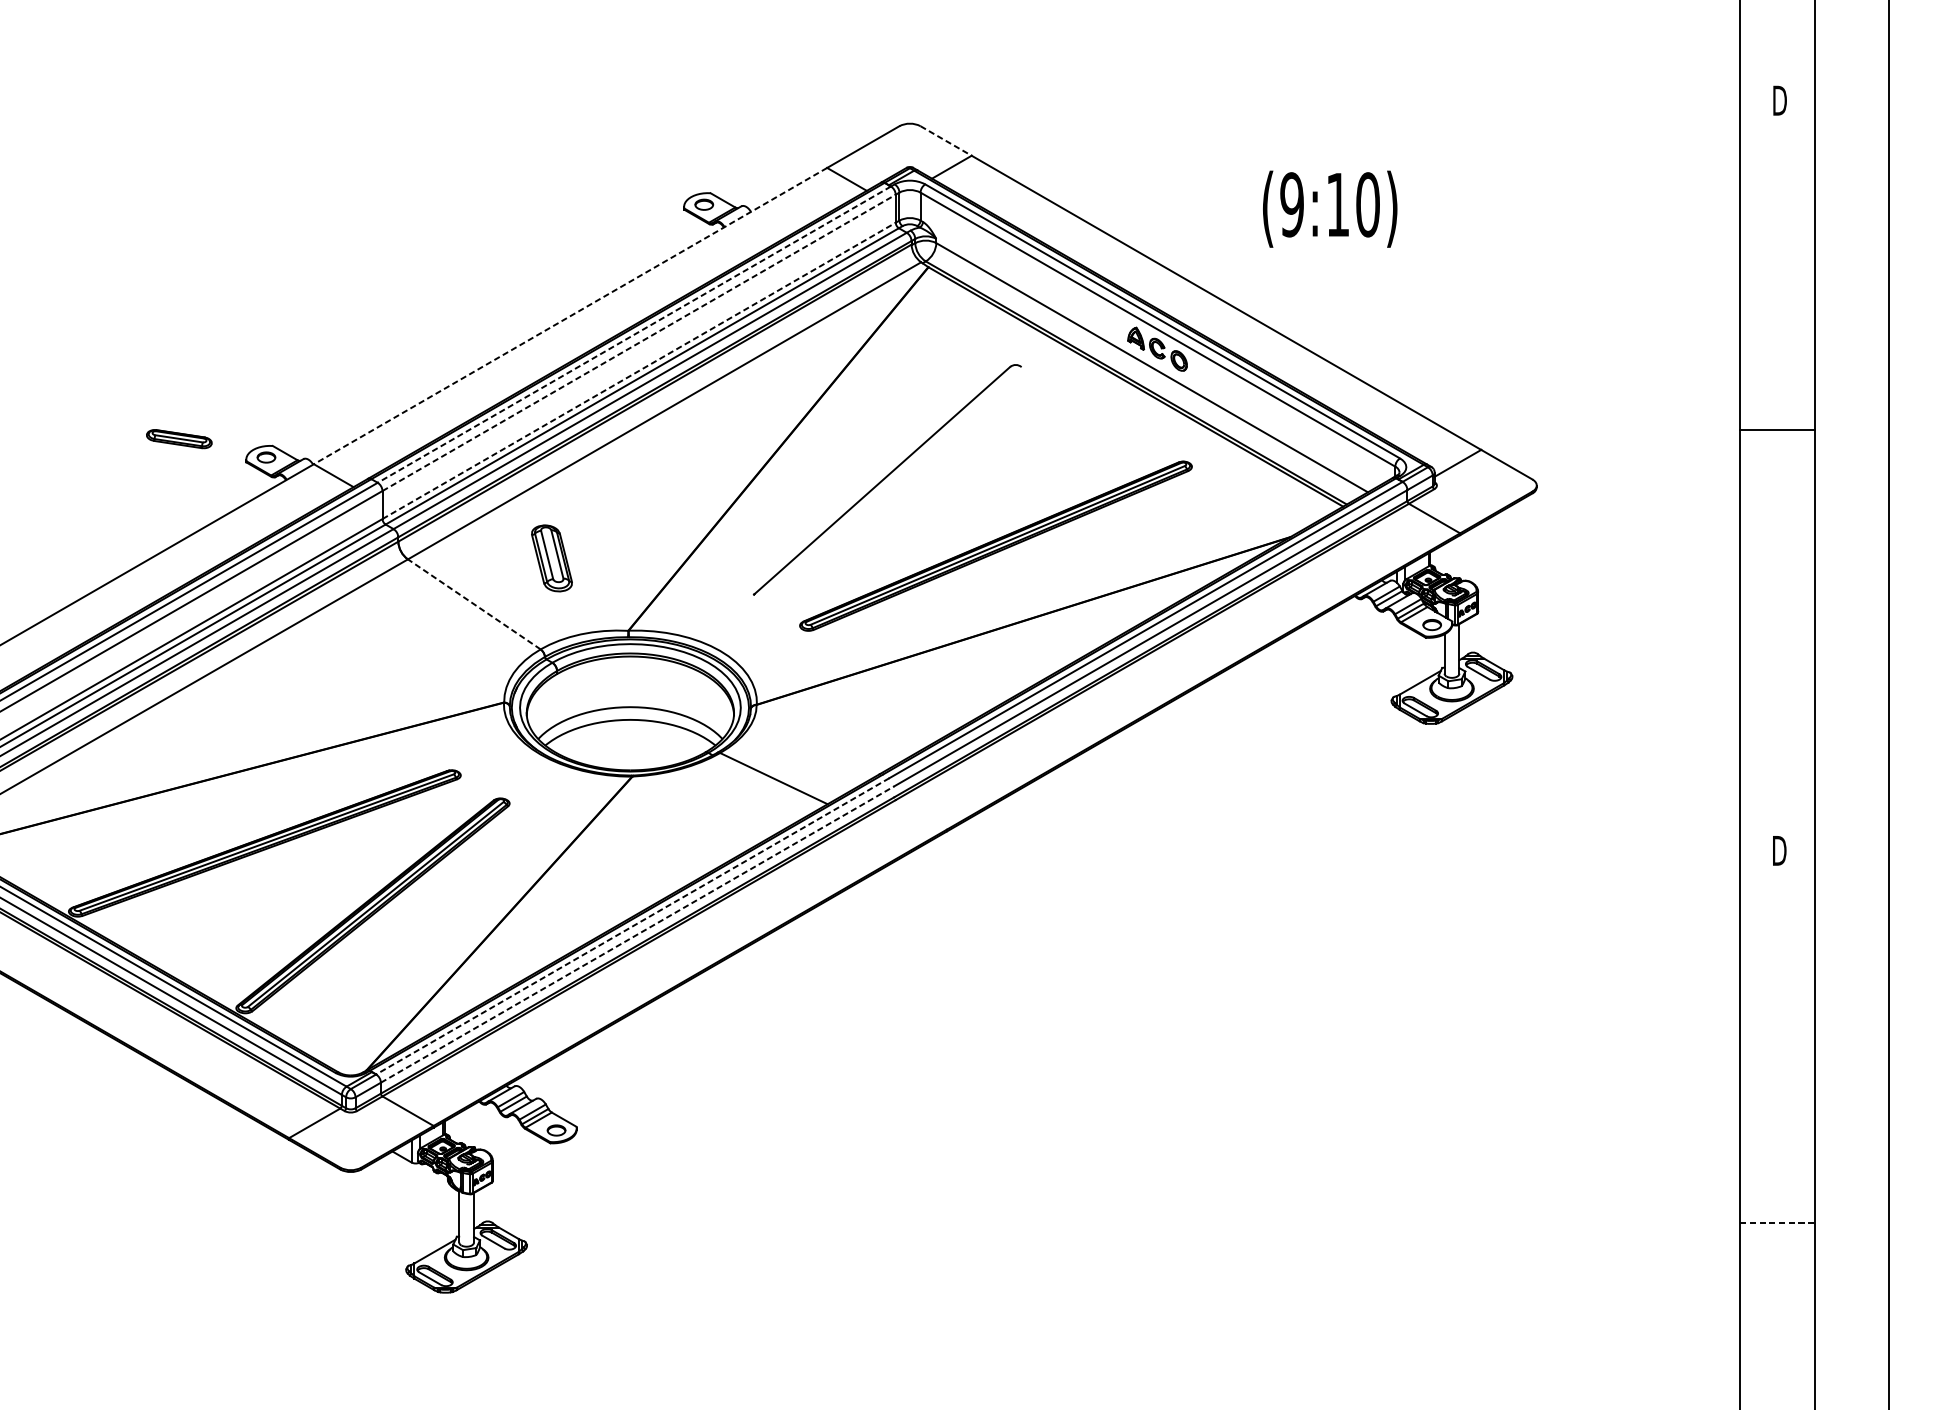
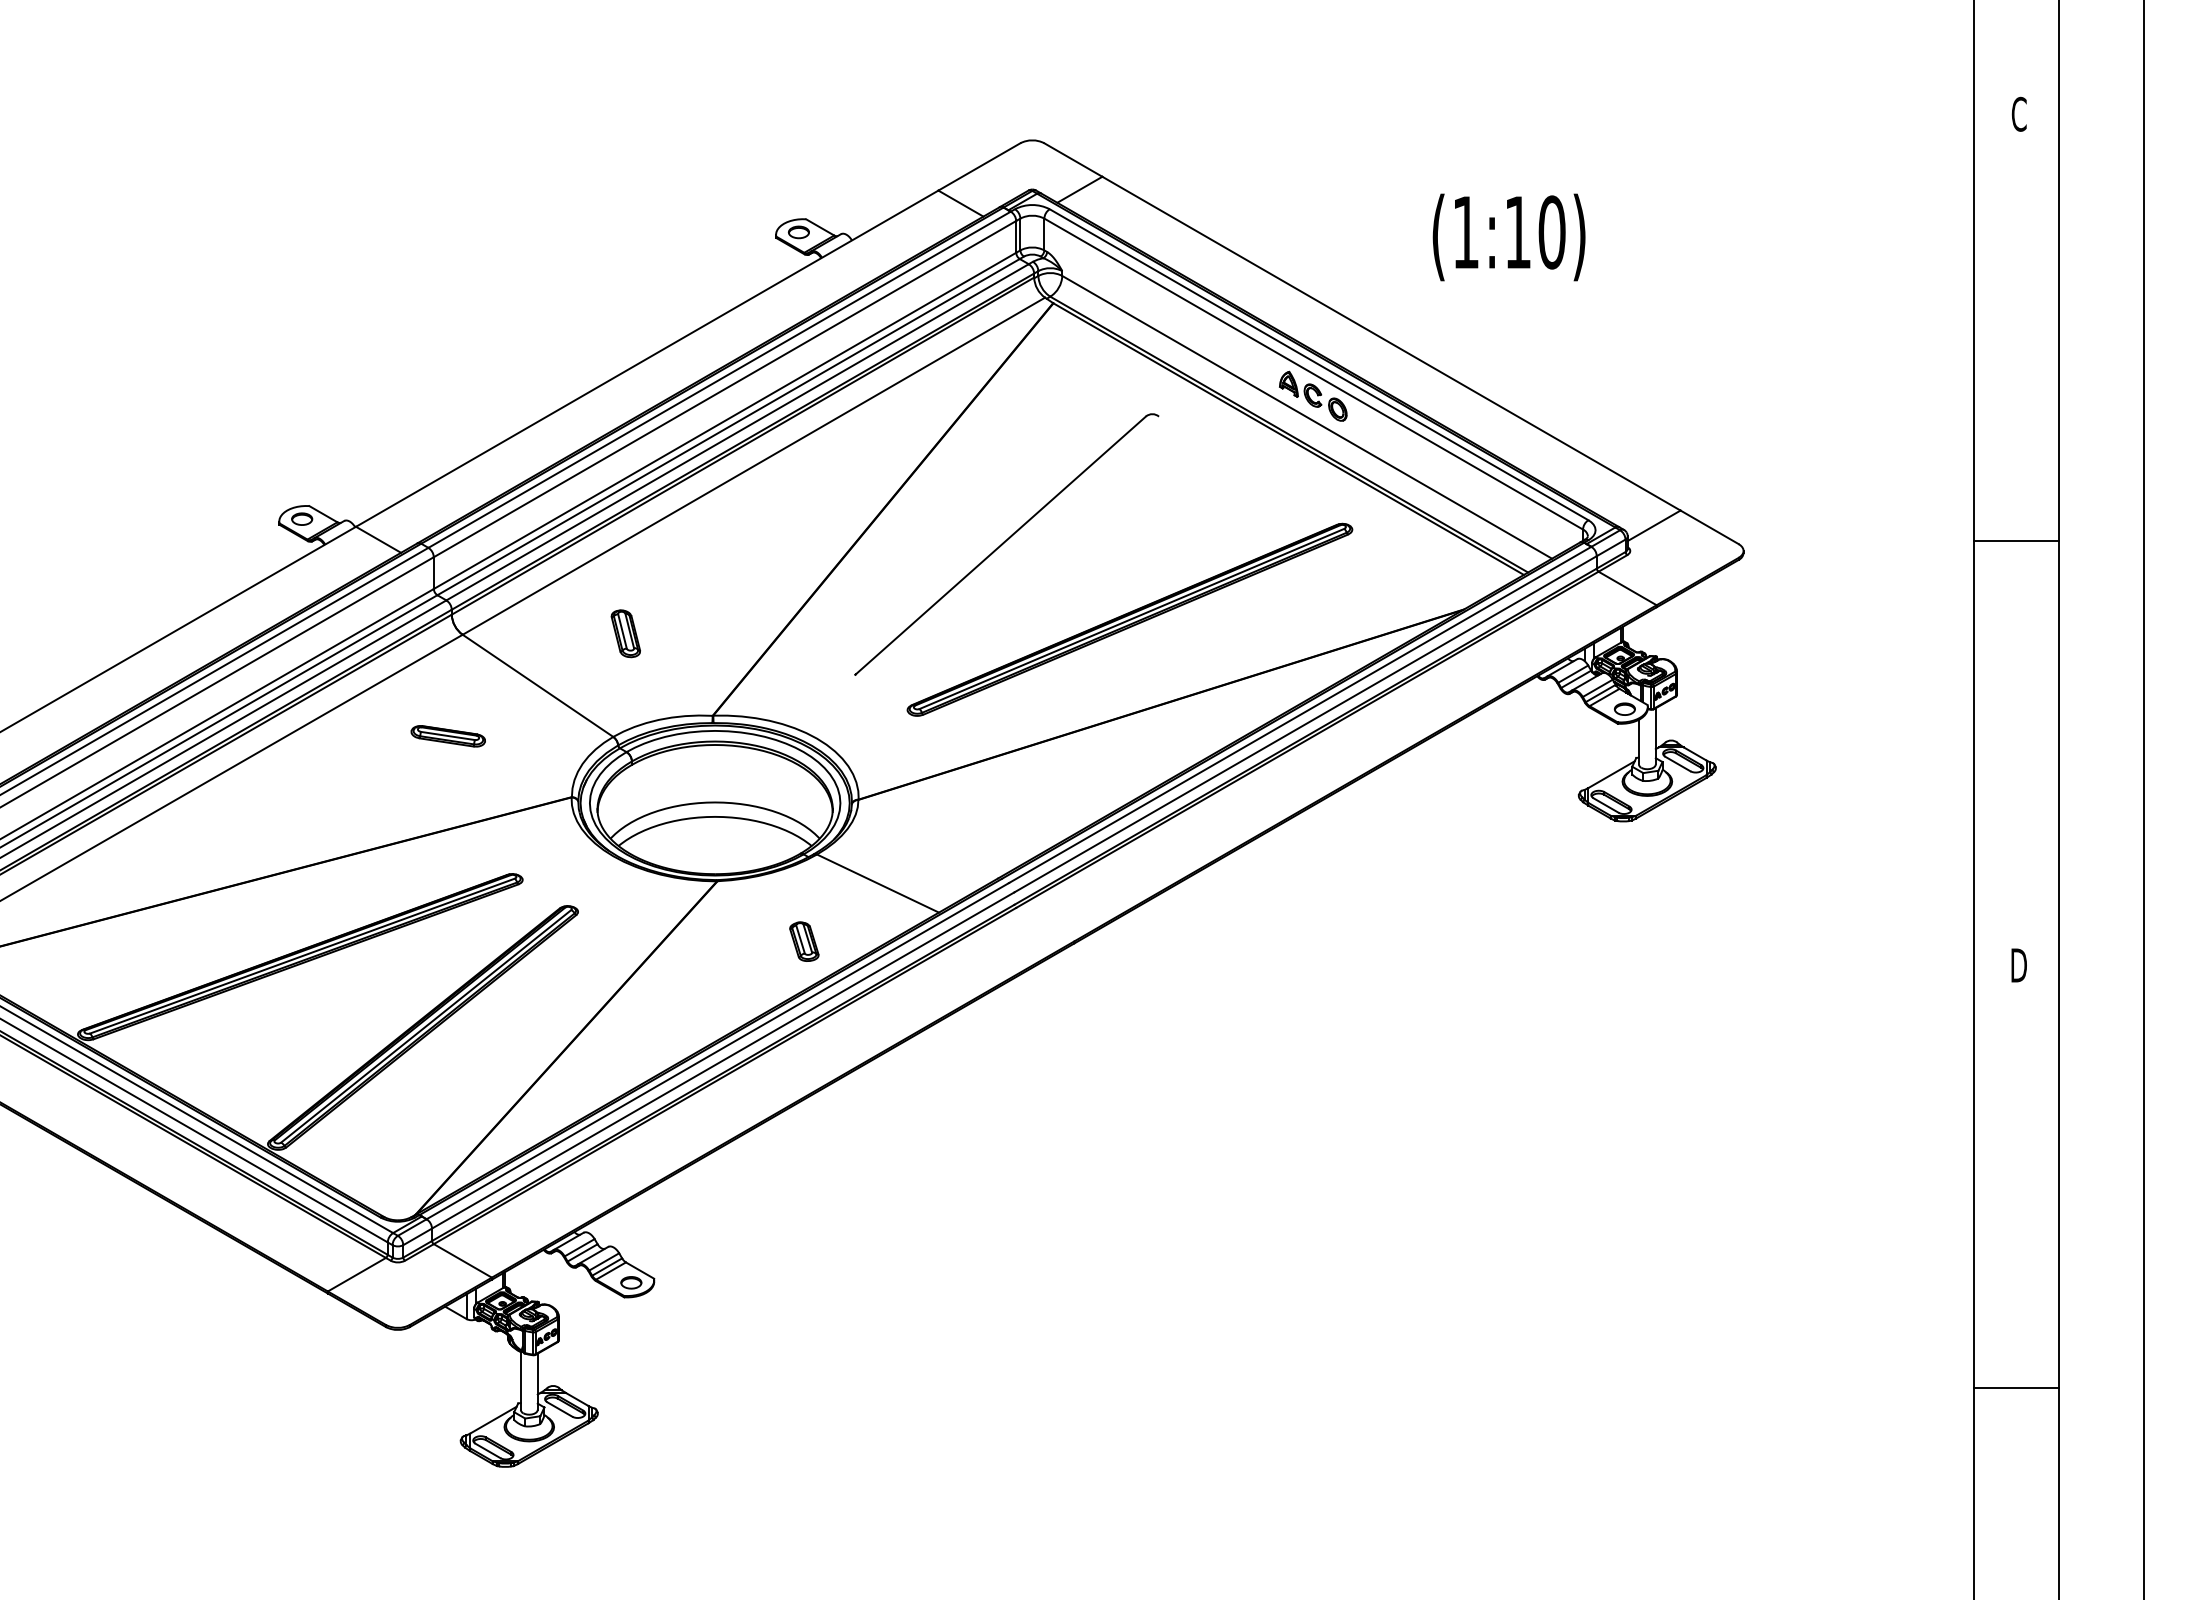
text: (1779, 99) -> (2019, 113), D -> C
line: (946, 141) -> (1073, 160), dashed -> solid
text: (1291, 204) -> (1465, 232), (9:10) -> (1:10)
line: (569, 315) -> (646, 358), dashed -> solid
line: (634, 335) -> (719, 380), dashed -> solid
line: (639, 342) -> (725, 388), dashed -> solid
line: (639, 370) -> (725, 420), dashed -> solid
line: (1777, 429) -> (2016, 541), moved
part: (178, 439) -> (447, 736), moved
part: (551, 558) -> (625, 633), size x0.62
line: (474, 604) -> (538, 685), dashed -> solid
part: (709, 829) -> (804, 941), added
line: (632, 926) -> (717, 1051), dashed -> solid
line: (637, 934) -> (723, 1060), dashed -> solid
line: (1778, 1222) -> (2017, 1387), dashed -> solid

